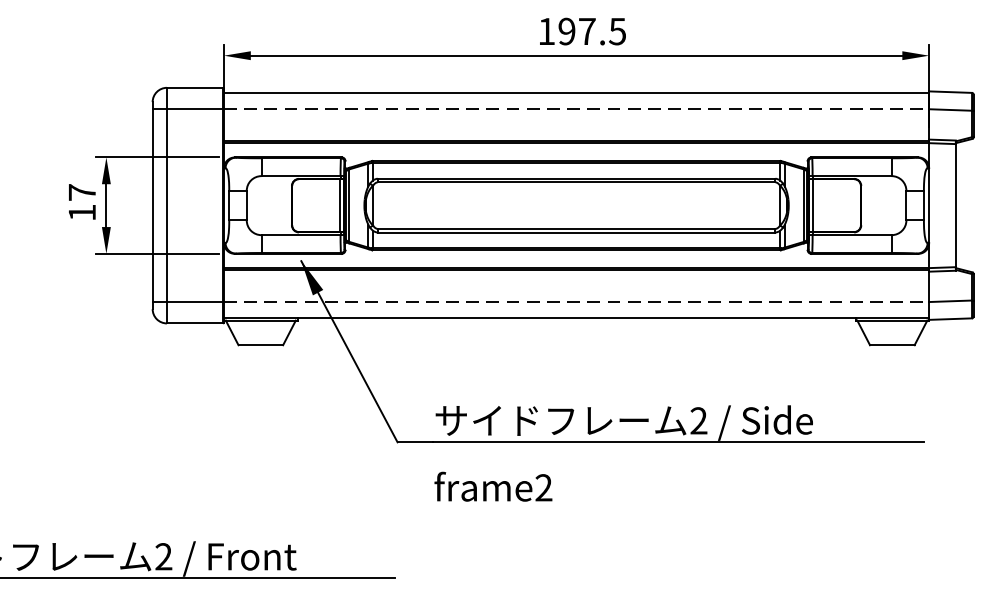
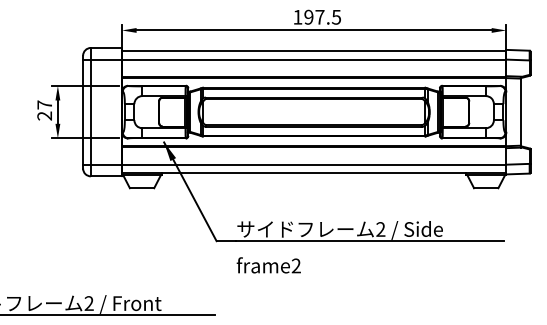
line: (577, 109) -> (314, 59), dashed -> solid
text: (81, 211) -> (44, 115), 17 -> 27
line: (577, 301) -> (314, 164), dashed -> solid

